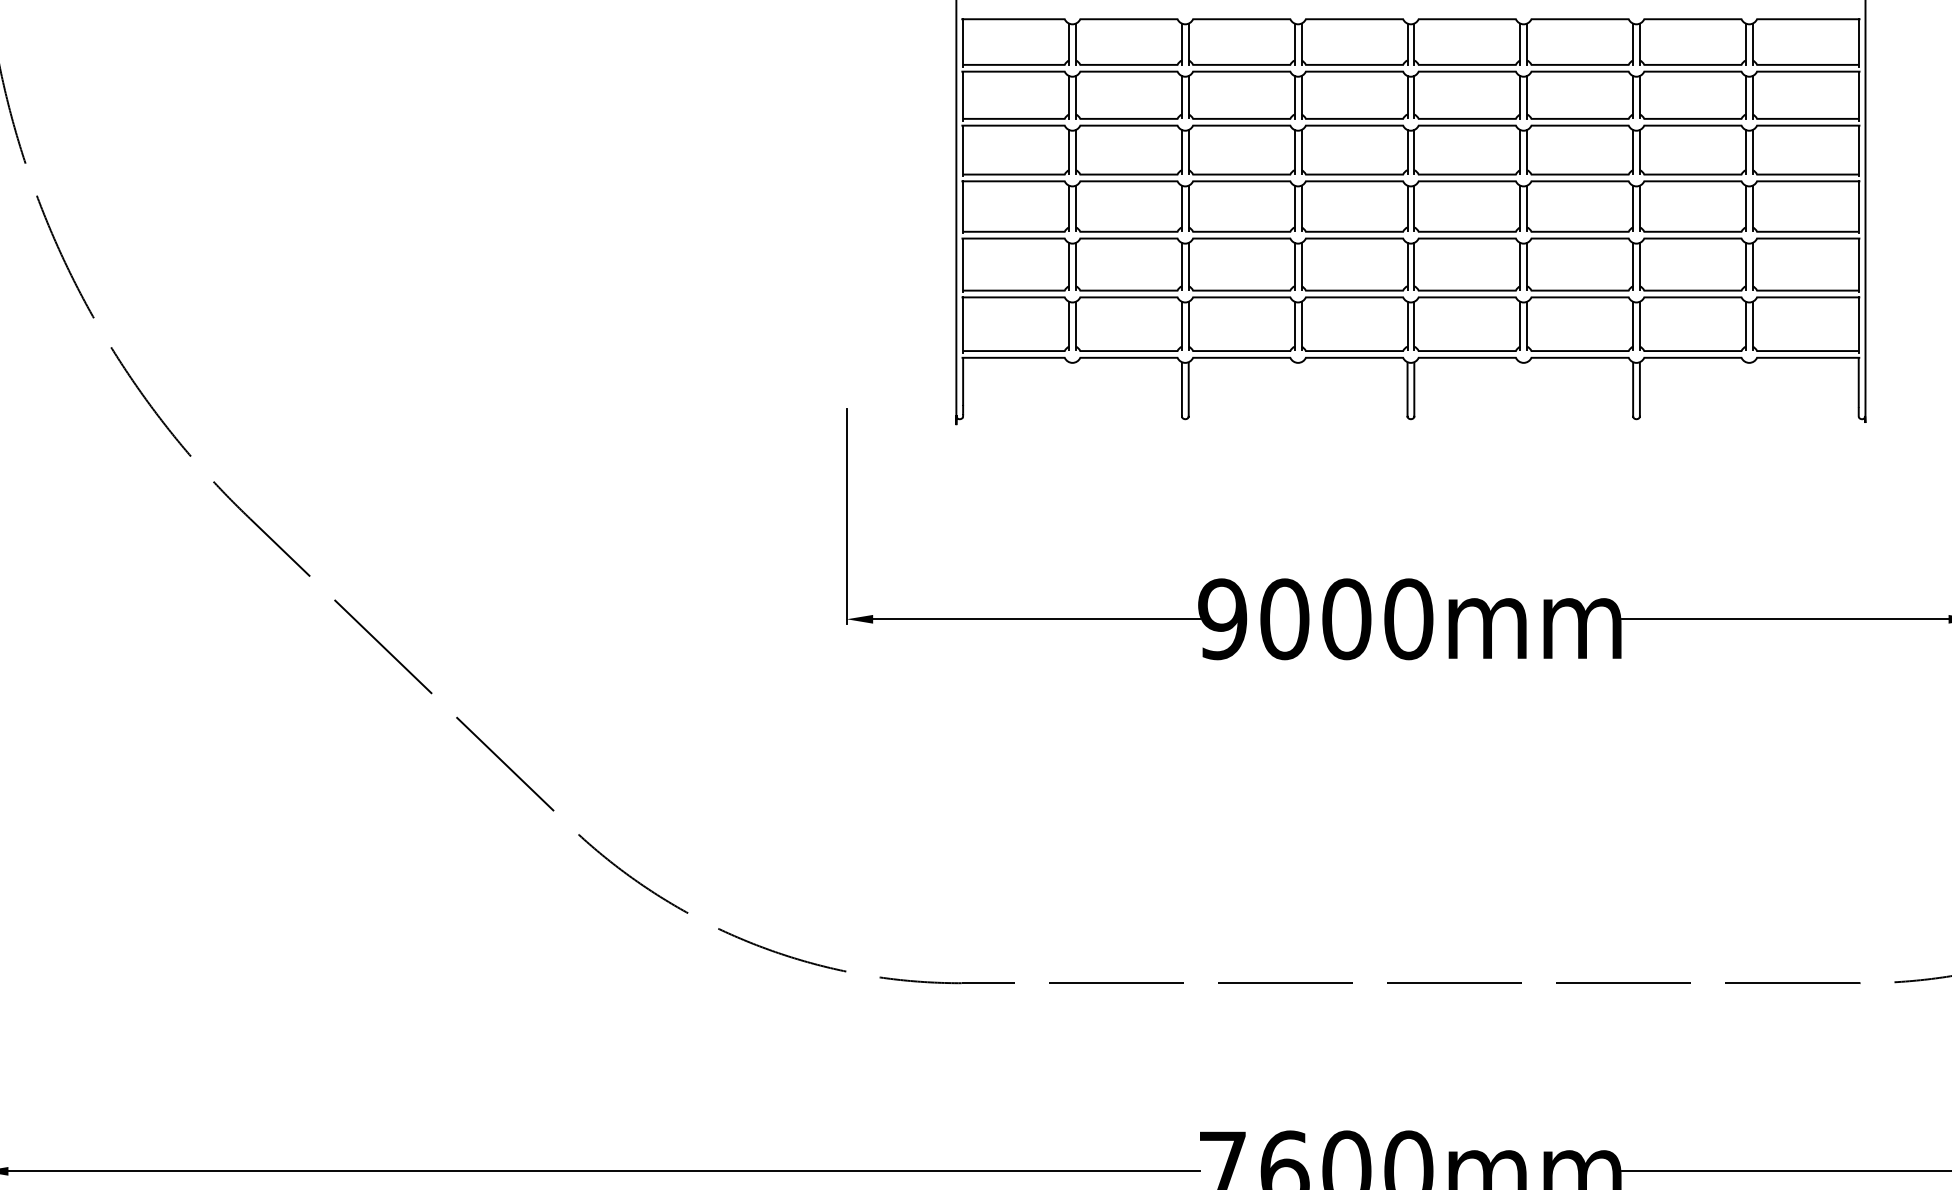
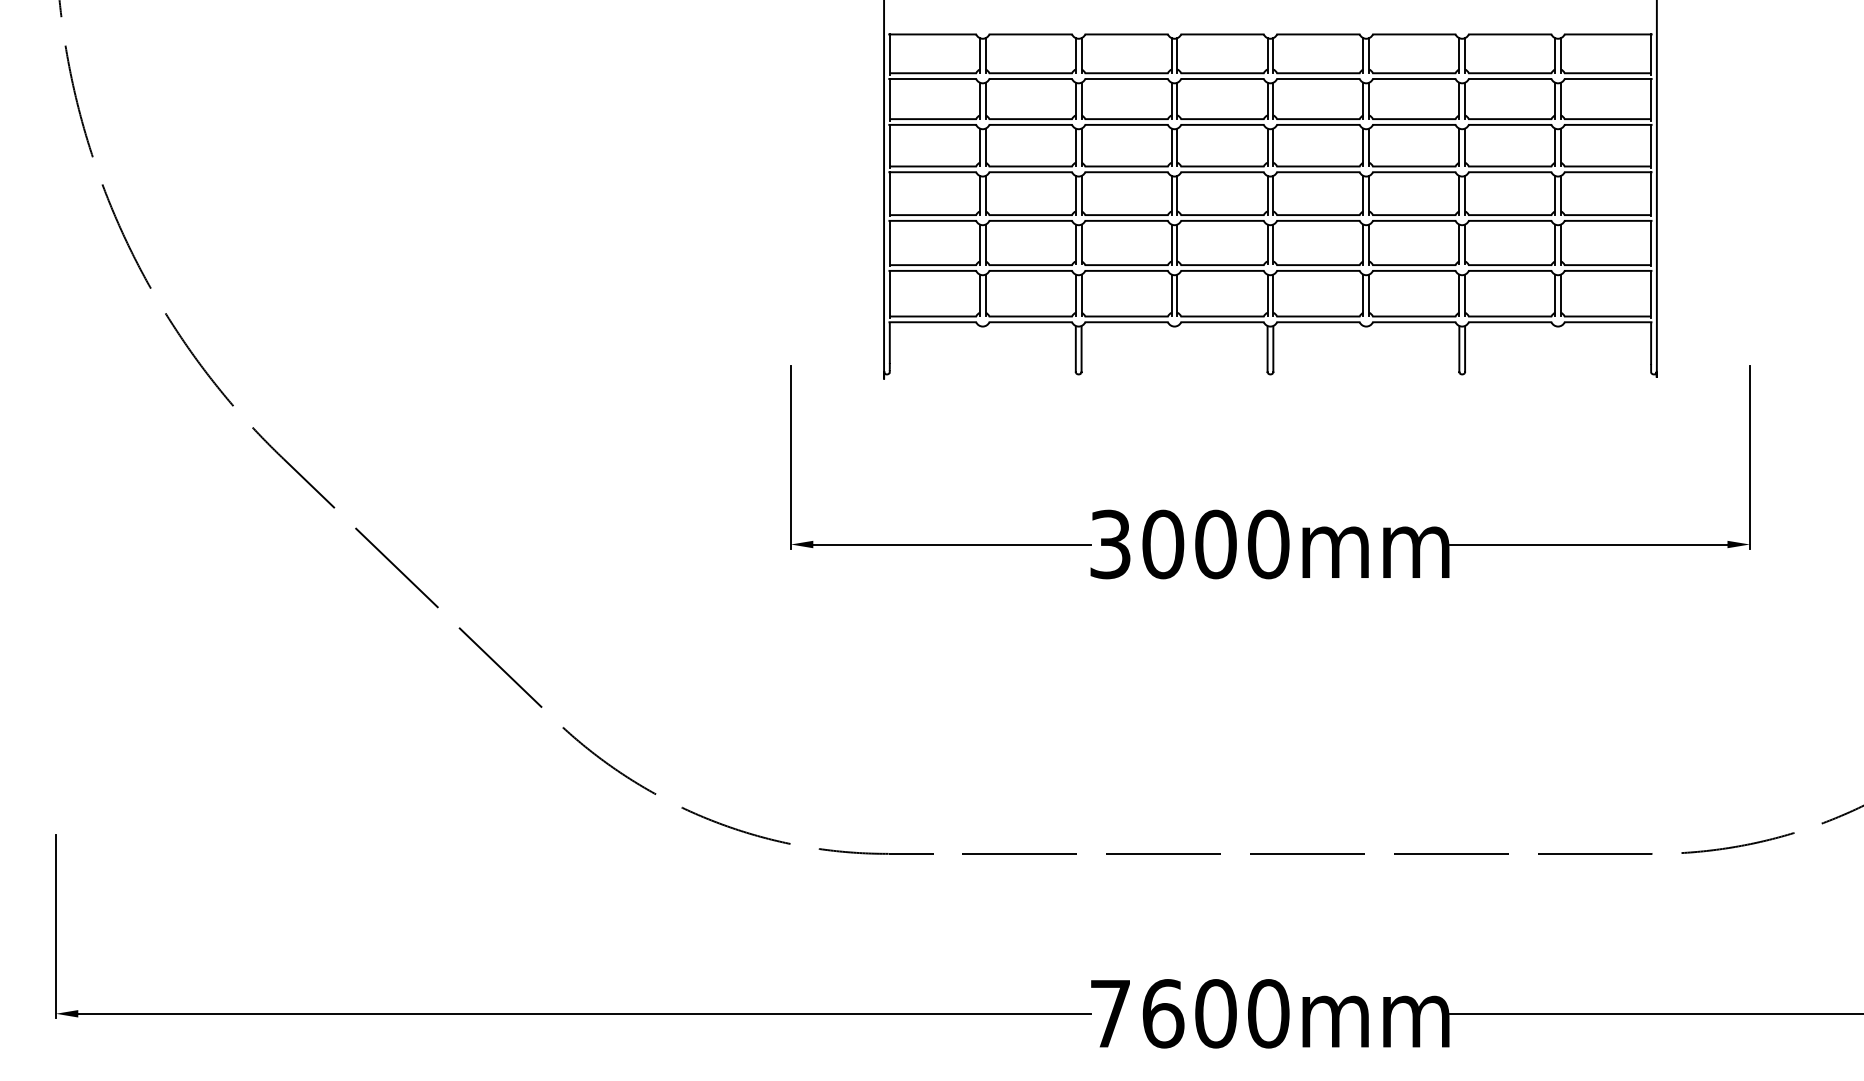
text: (1222, 619) -> (1110, 544), 9000mm -> 3000mm

